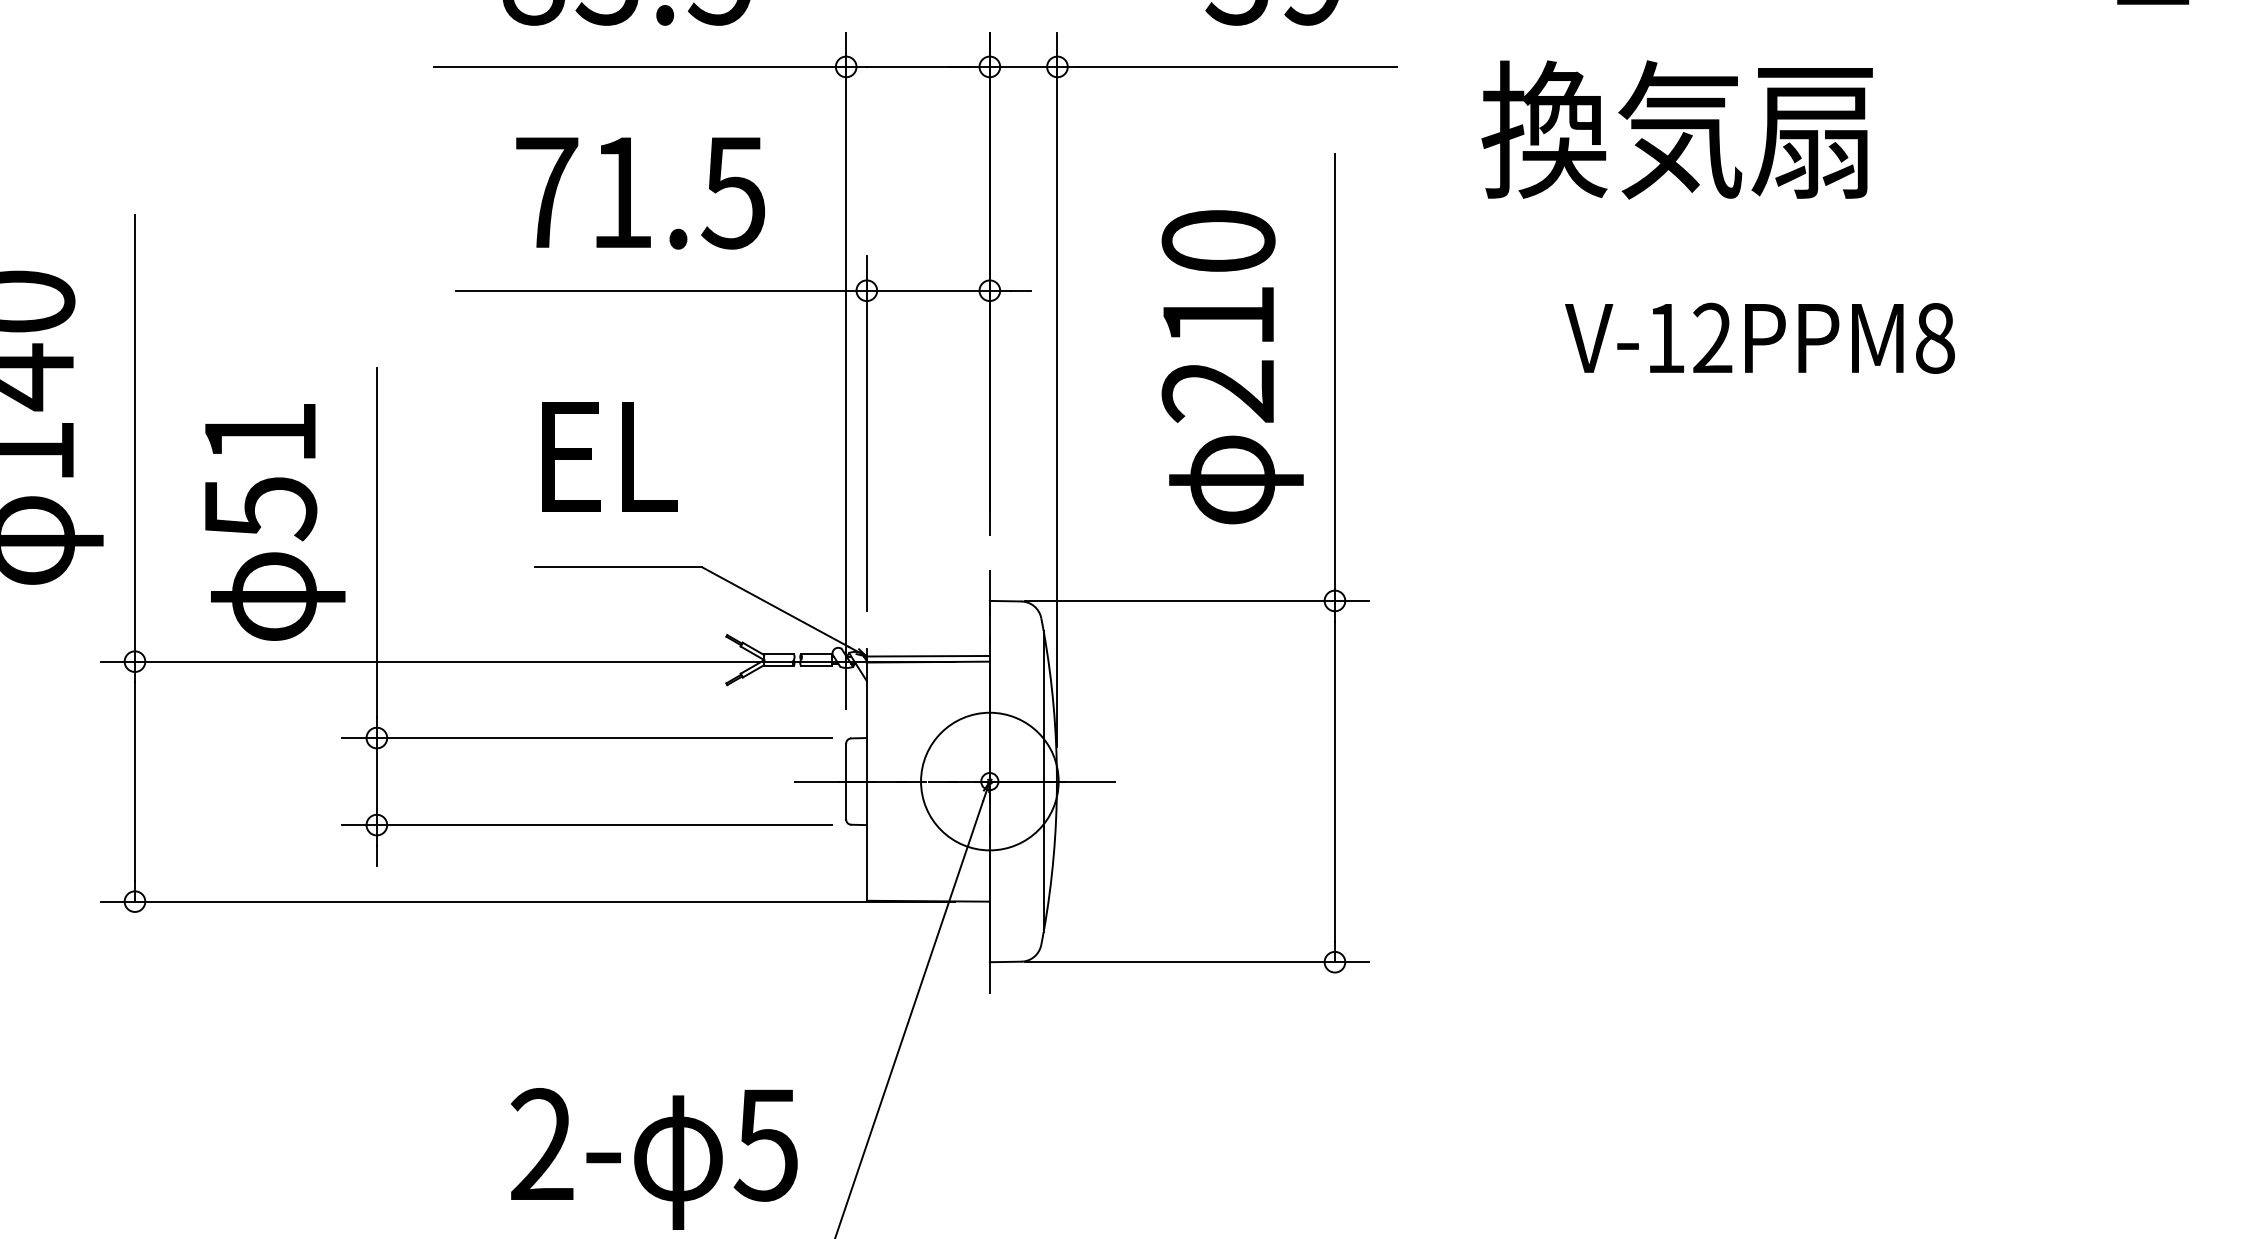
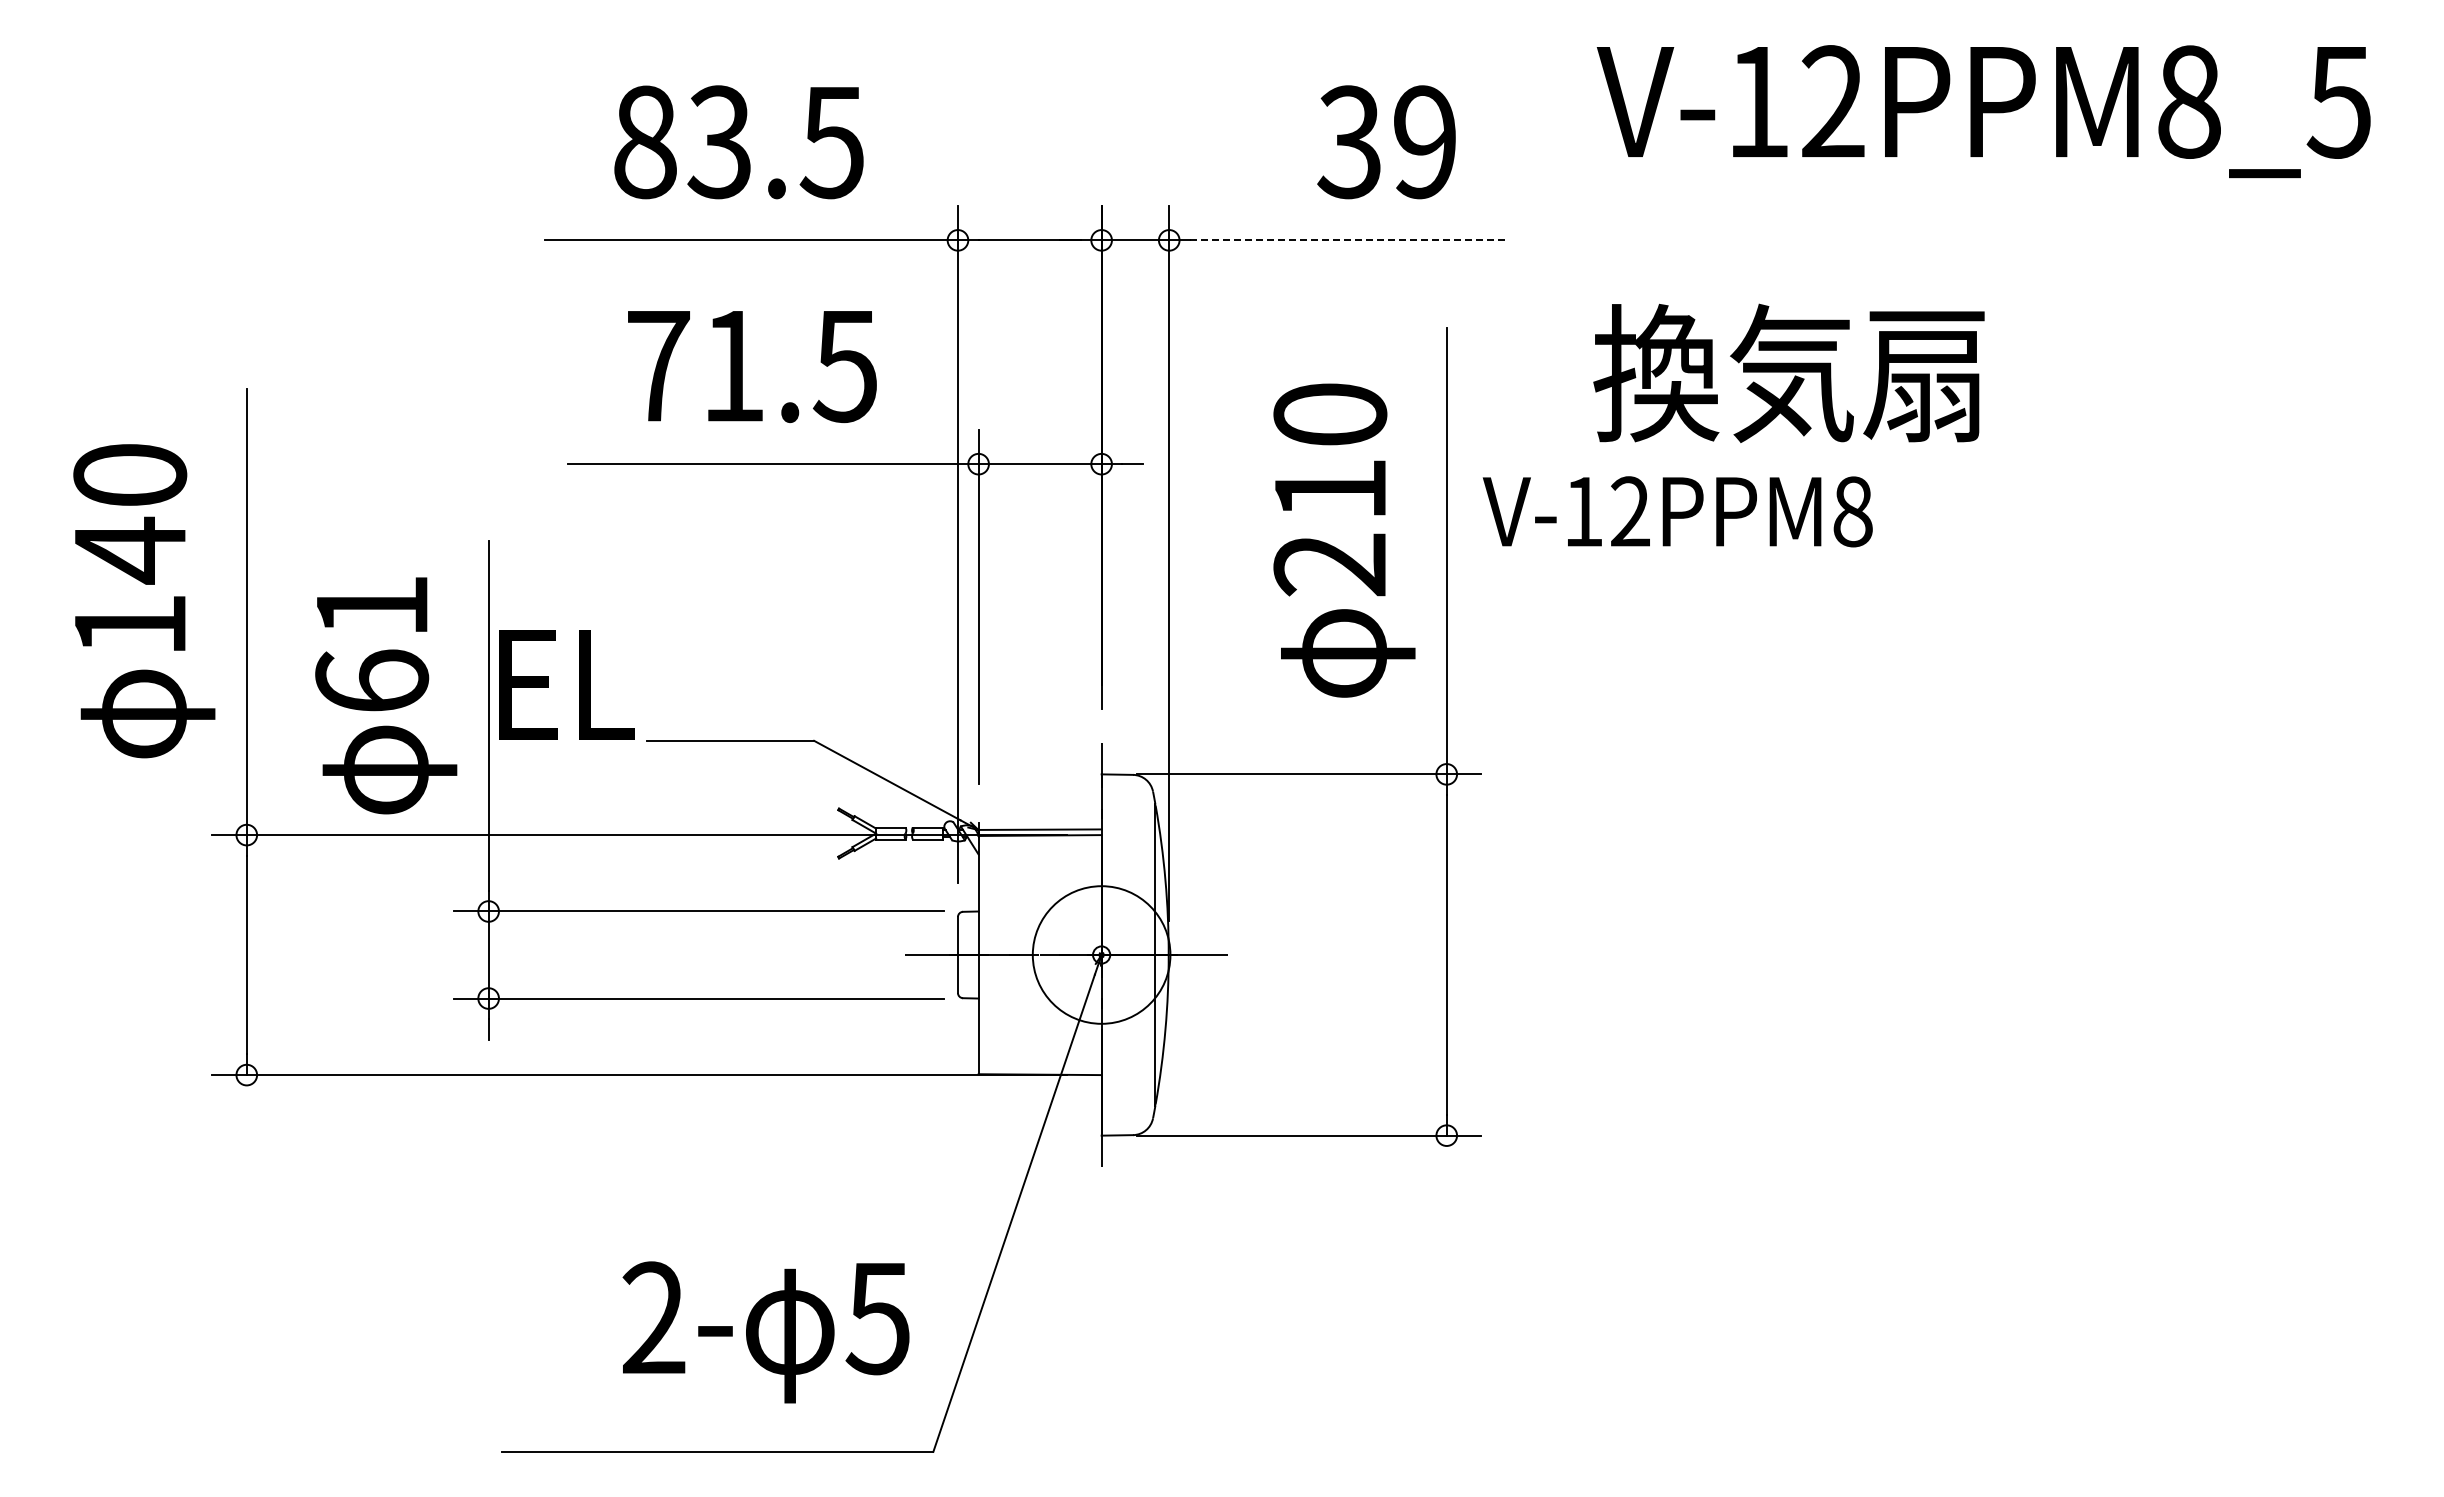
line: (1237, 67) -> (1349, 240), solid -> dashed
text: (1676, 129) -> (1788, 372), moved
text: (1759, 338) -> (1677, 511), moved
text: (609, 457) -> (566, 684), moved
text: (260, 508) -> (372, 681), 51 -> 61

